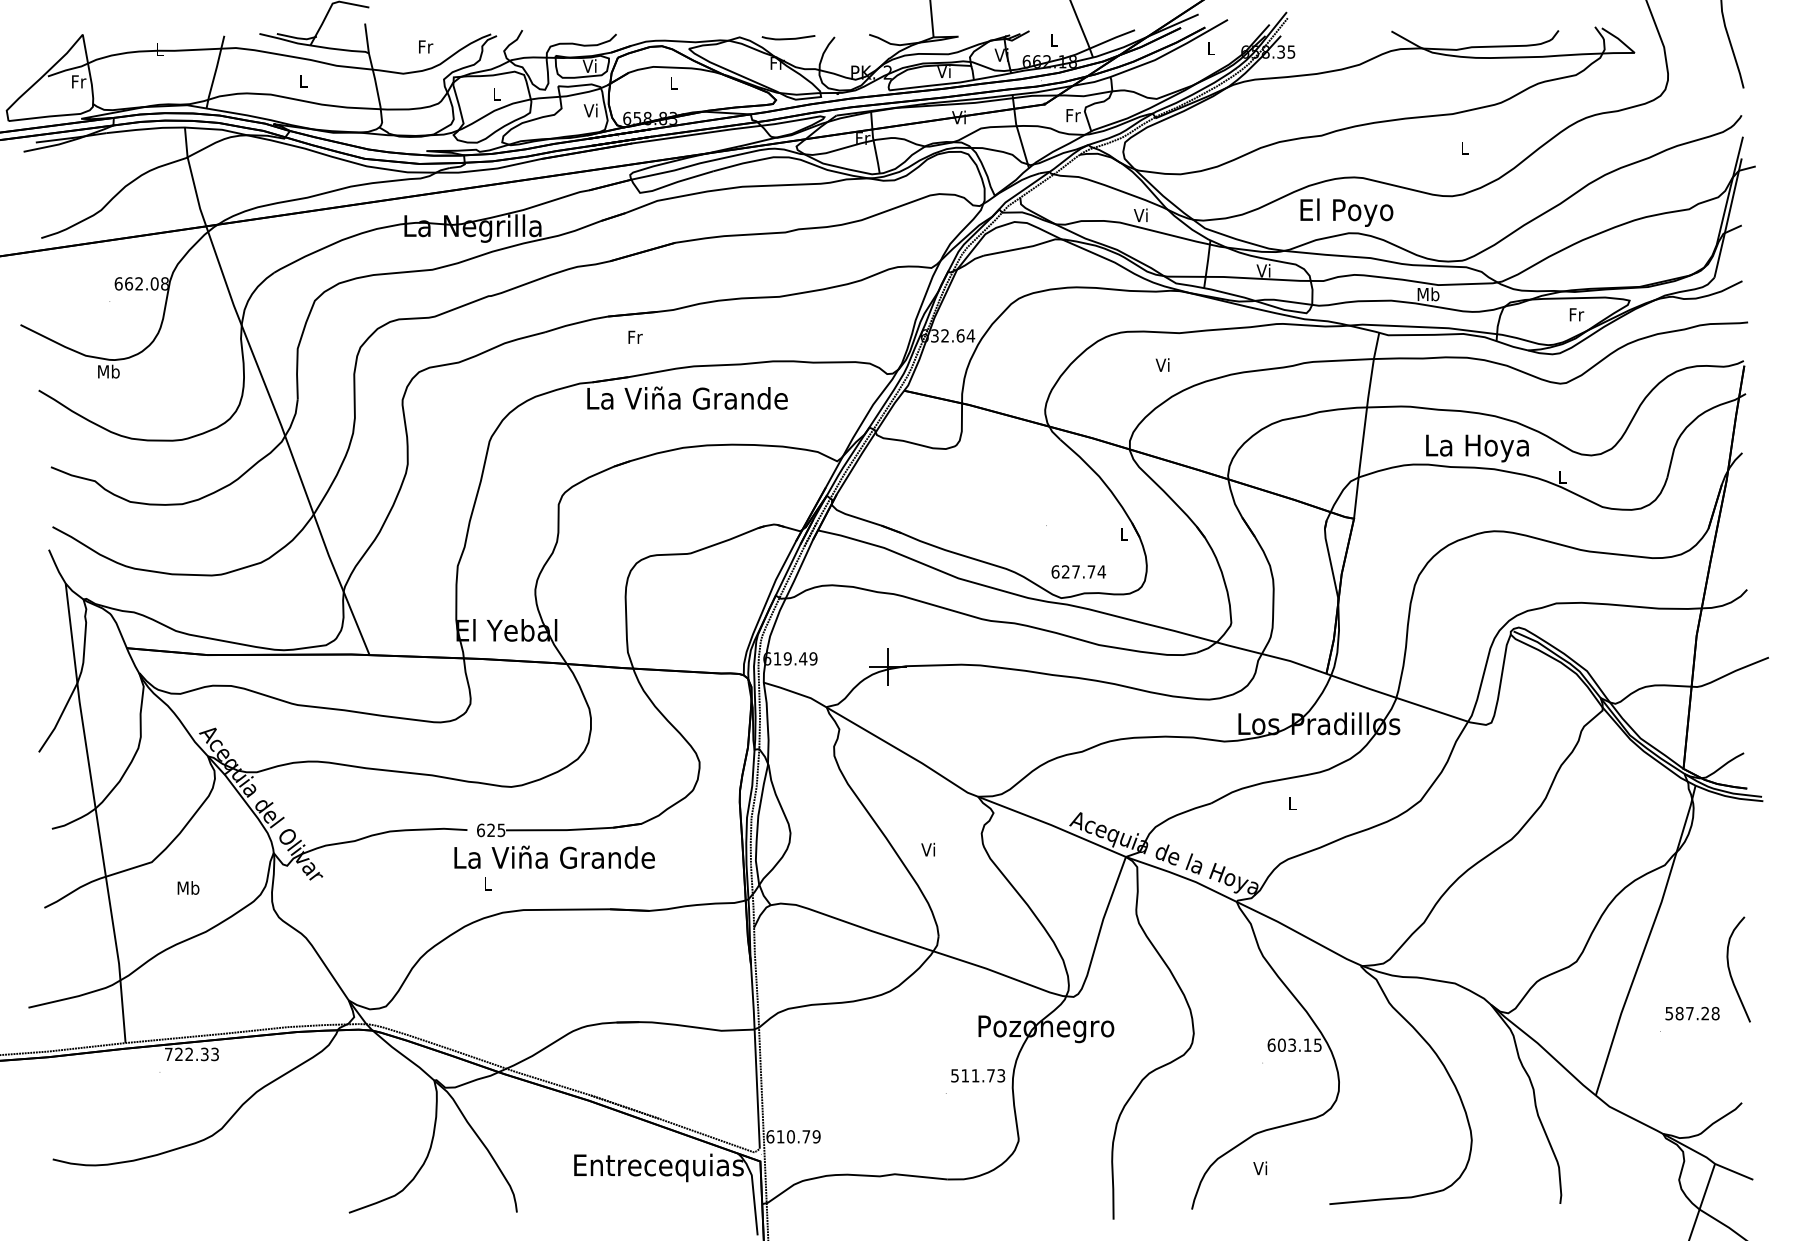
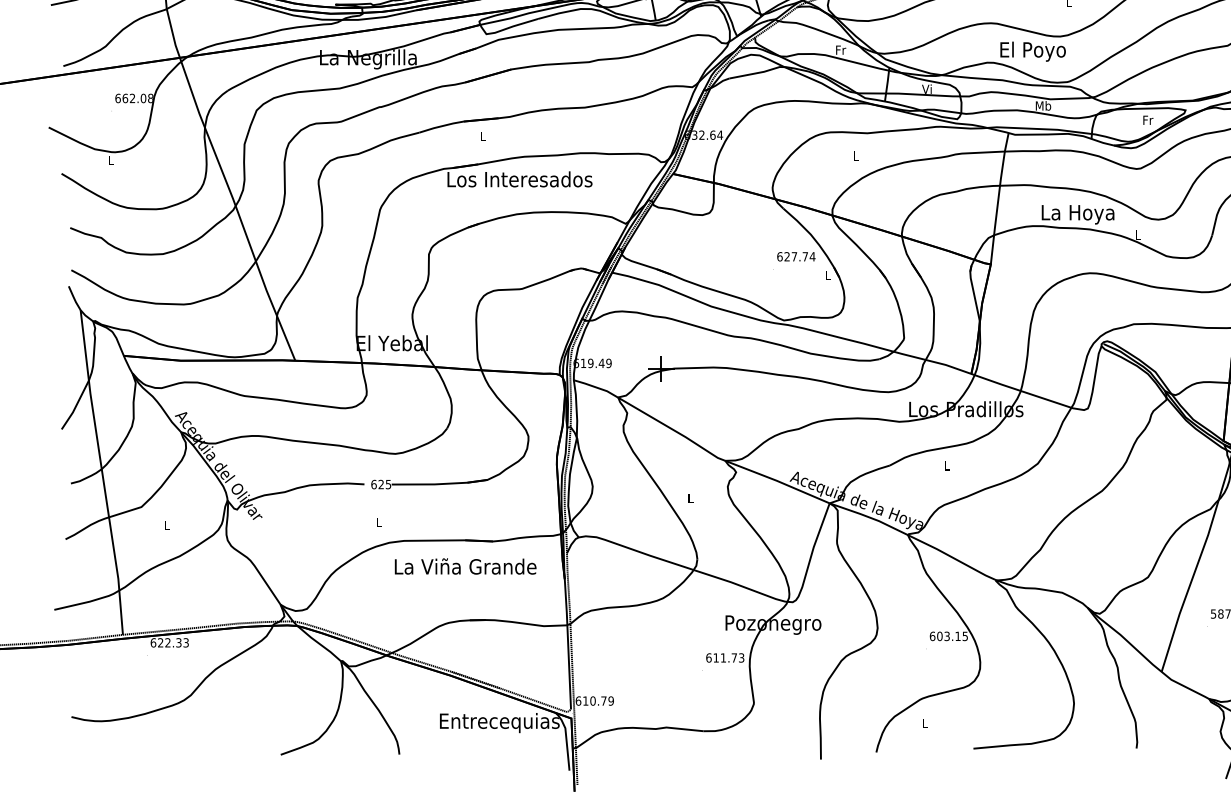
text: (1346, 212) -> (1032, 51), moved
text: (1141, 215) -> (840, 50), Vi -> Fr
text: (635, 336) -> (483, 135), Fr -> L
text: (1162, 364) -> (855, 155), Vi -> L
text: (108, 371) -> (110, 160), Mb -> L
text: (687, 397) -> (519, 178), La Viña Grande -> Los Interesados
text: (1078, 571) -> (796, 256), moved
text: (927, 849) -> (689, 498), Vi -> L
text: (554, 856) -> (465, 565), moved
text: (188, 887) -> (167, 524), Mb -> L
text: (168, 1054) -> (153, 642), 722.33 -> 622.33
text: (955, 1075) -> (709, 657), 511.73 -> 611.73
text: (1260, 1168) -> (924, 723), Vi -> L

